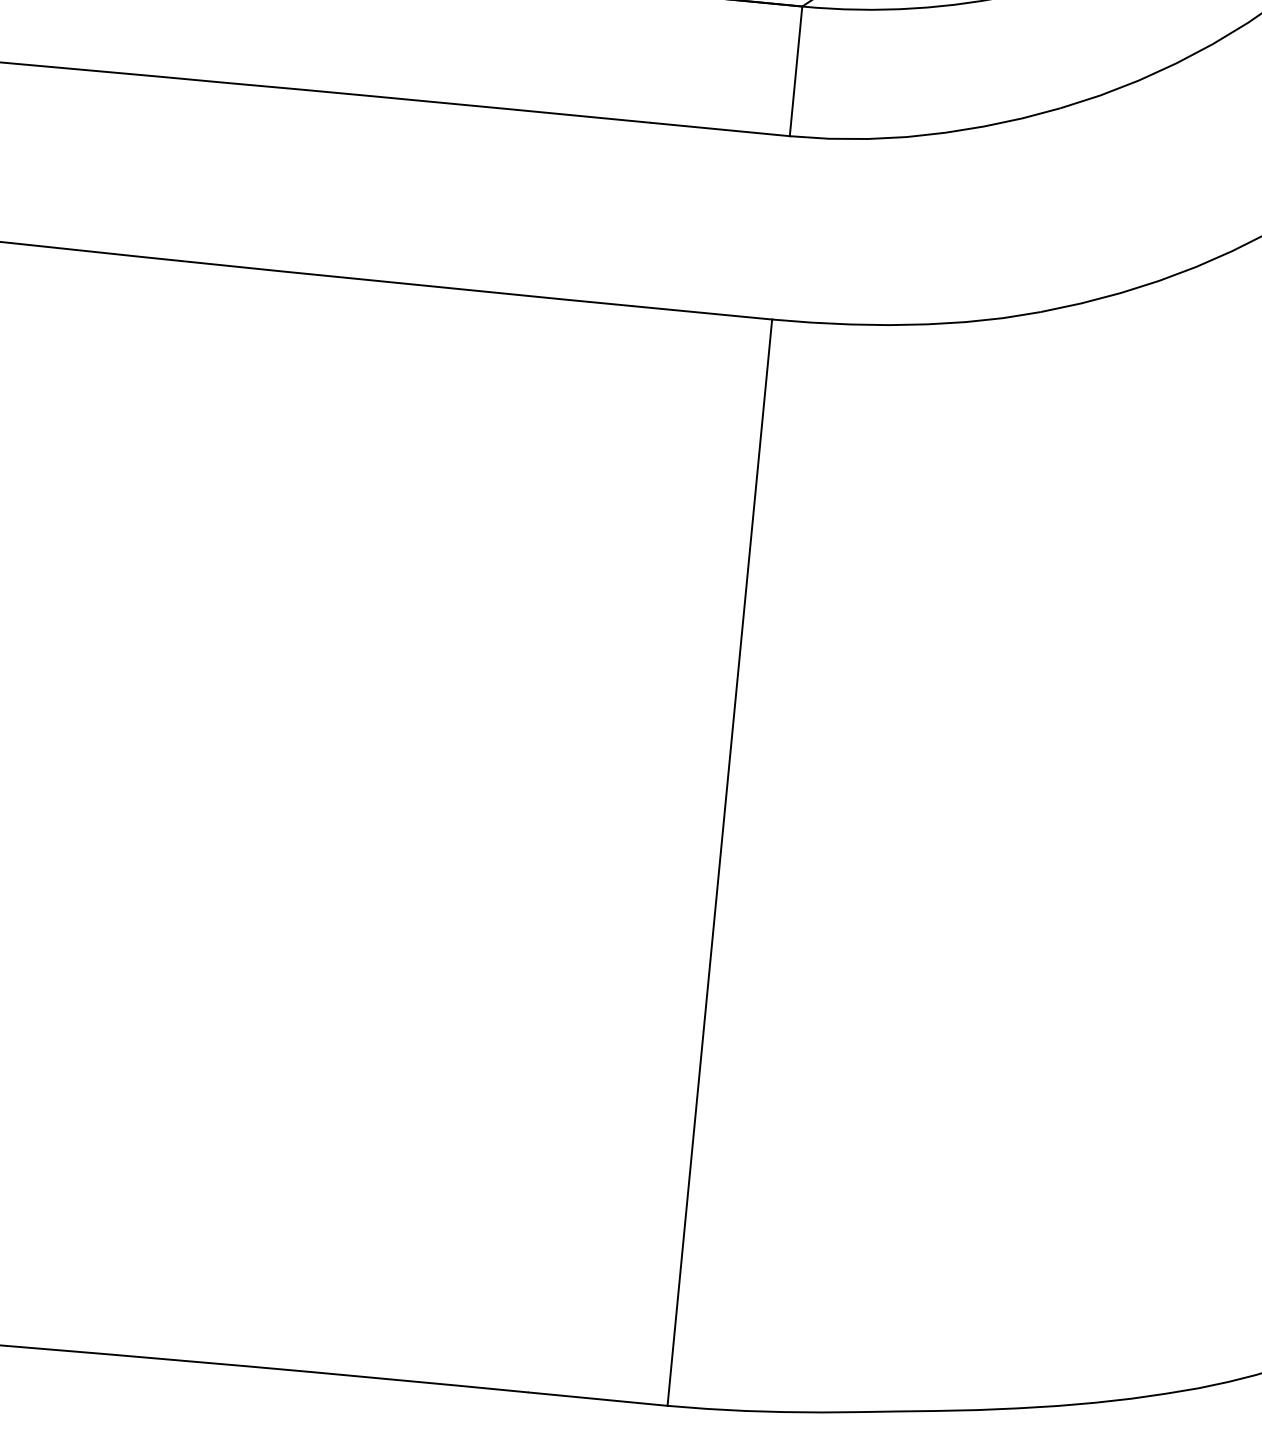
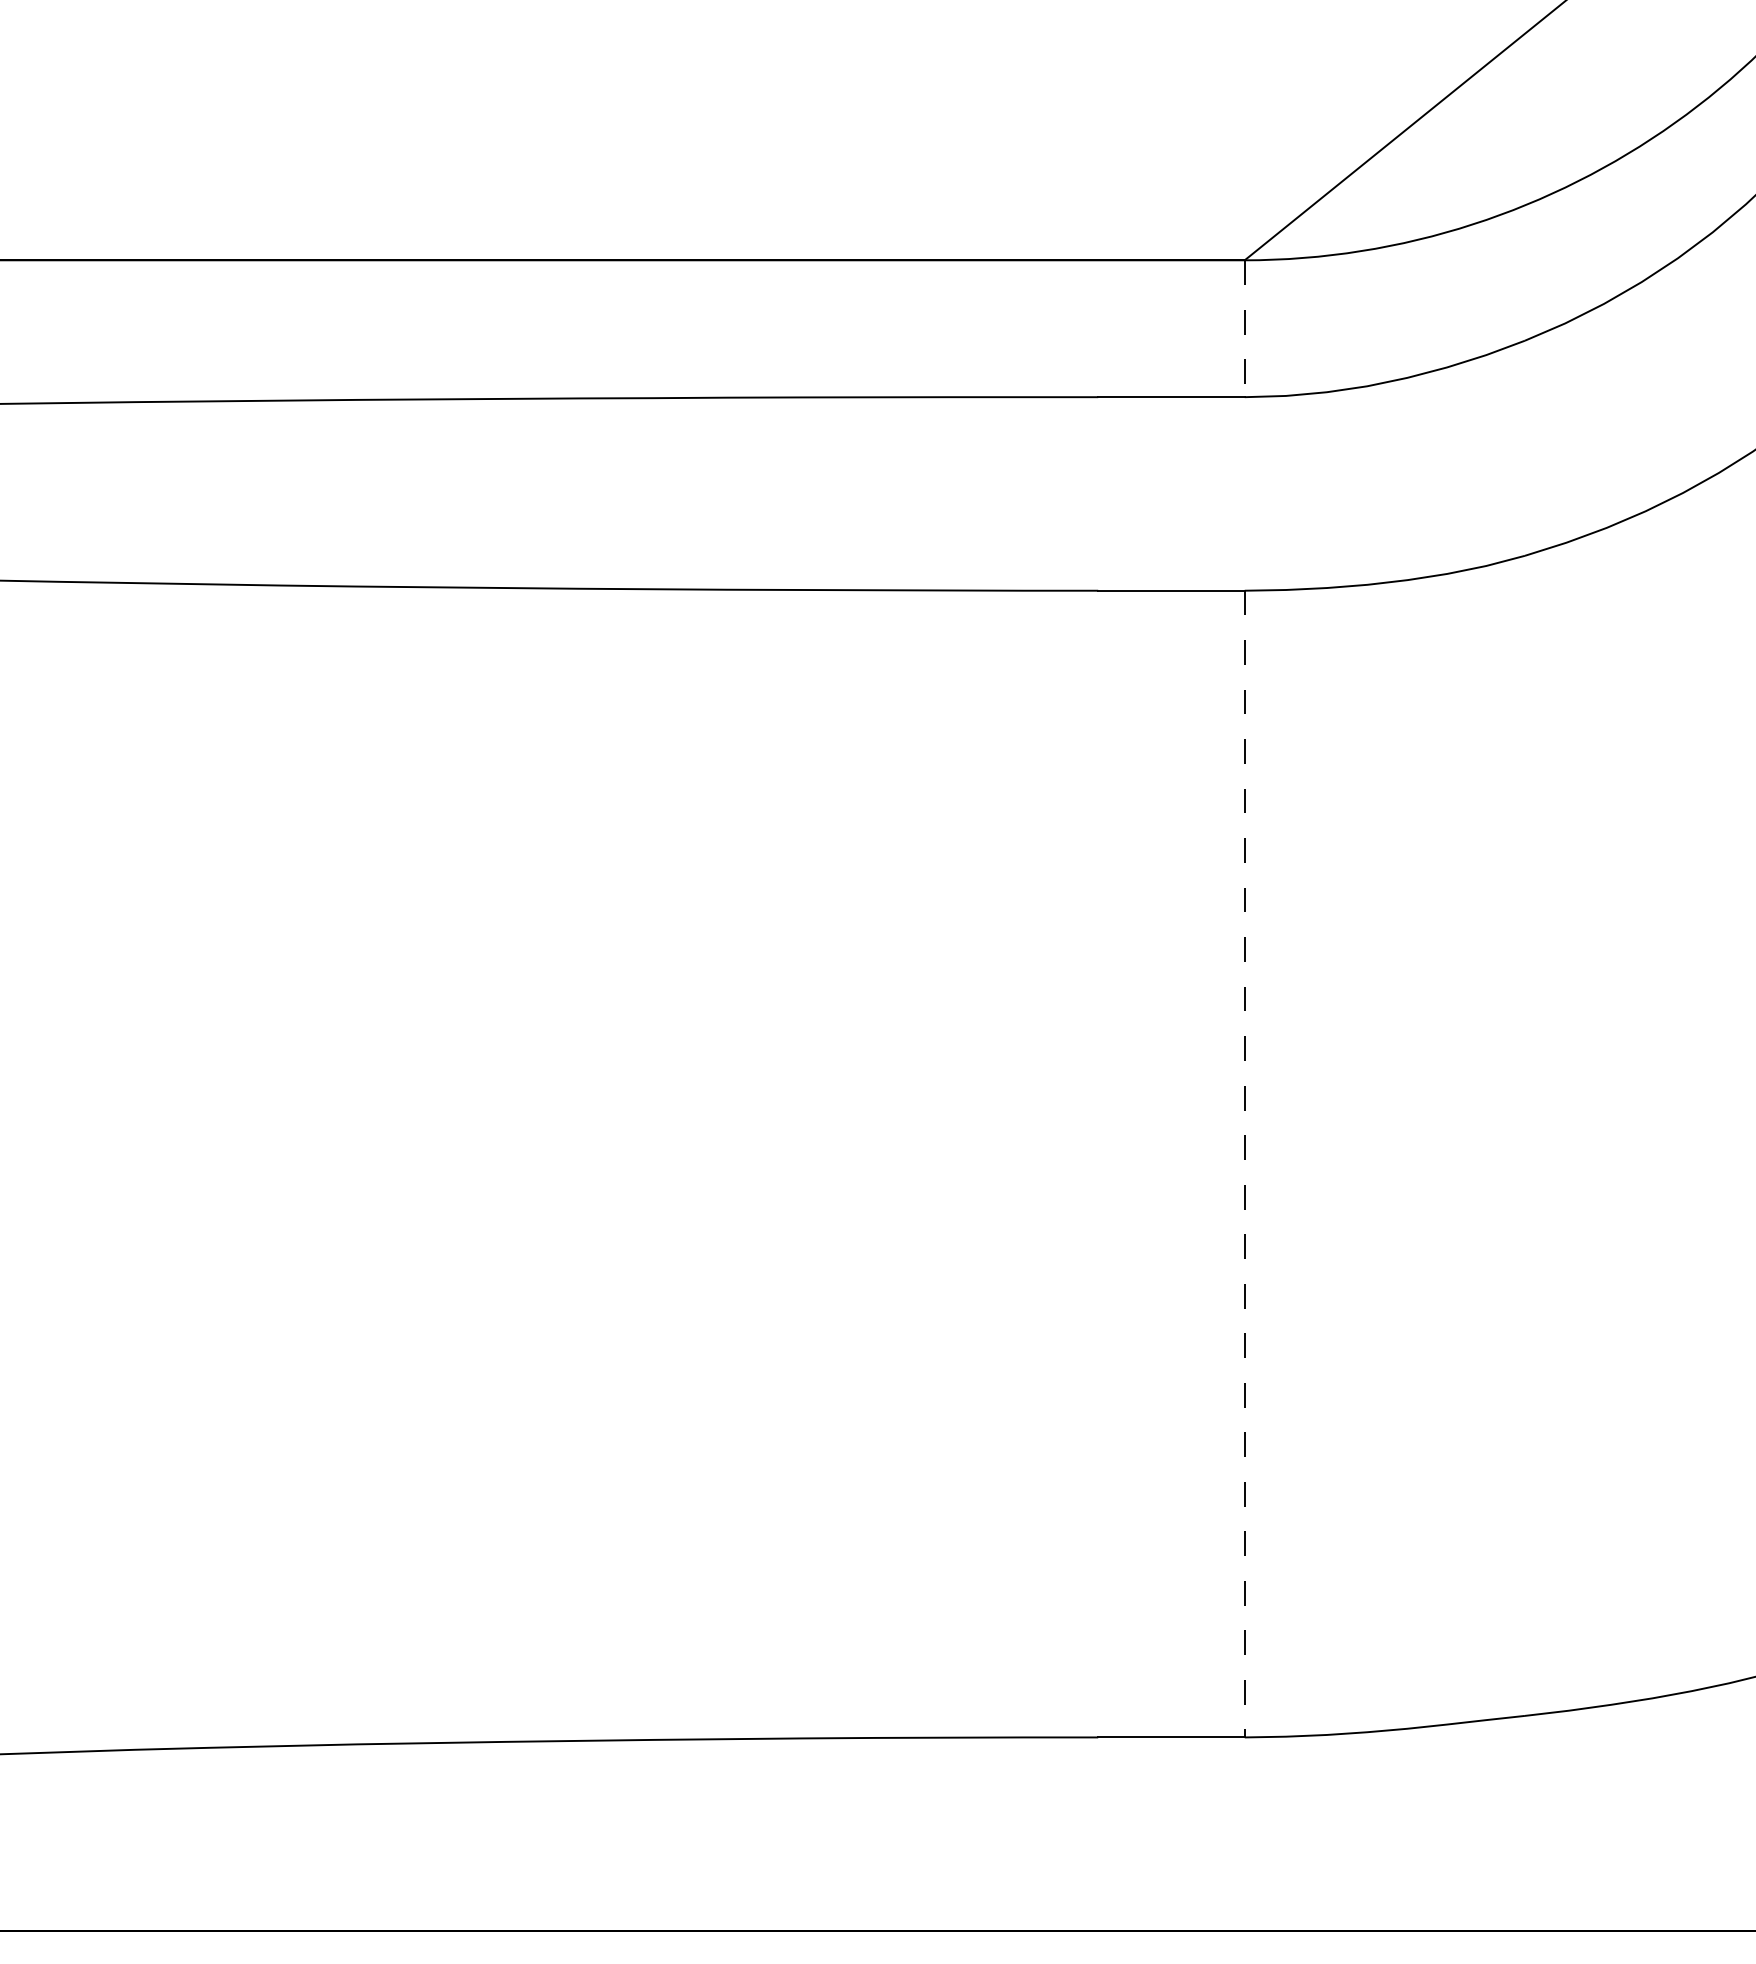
line: (795, 72) -> (1244, 329), solid -> dashed
line: (719, 863) -> (1244, 1164), solid -> dashed

